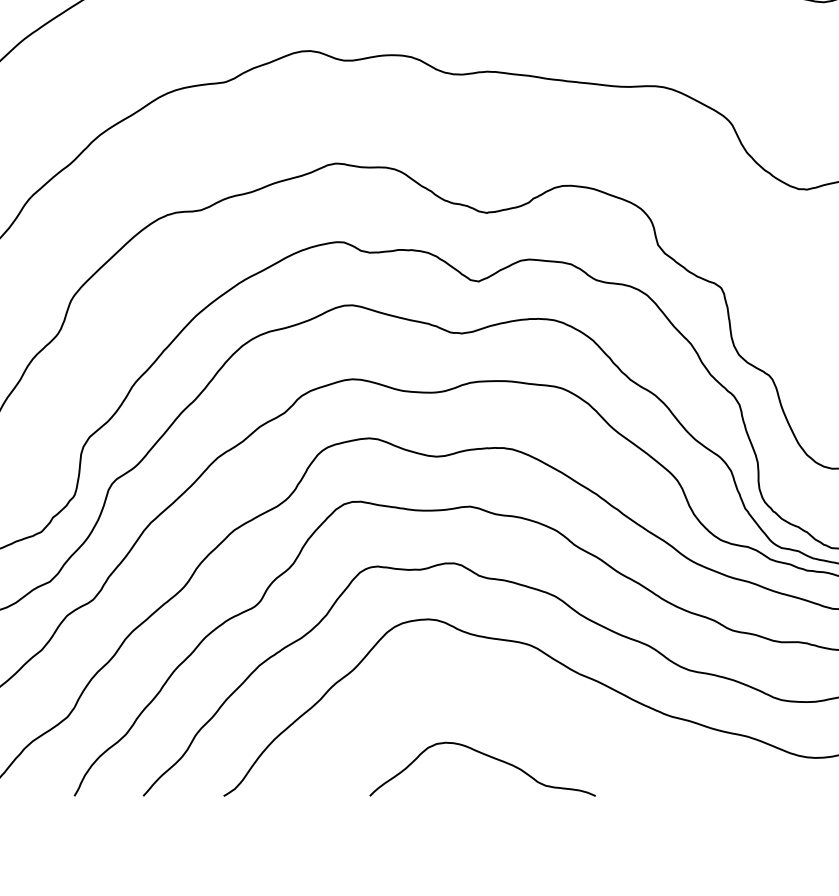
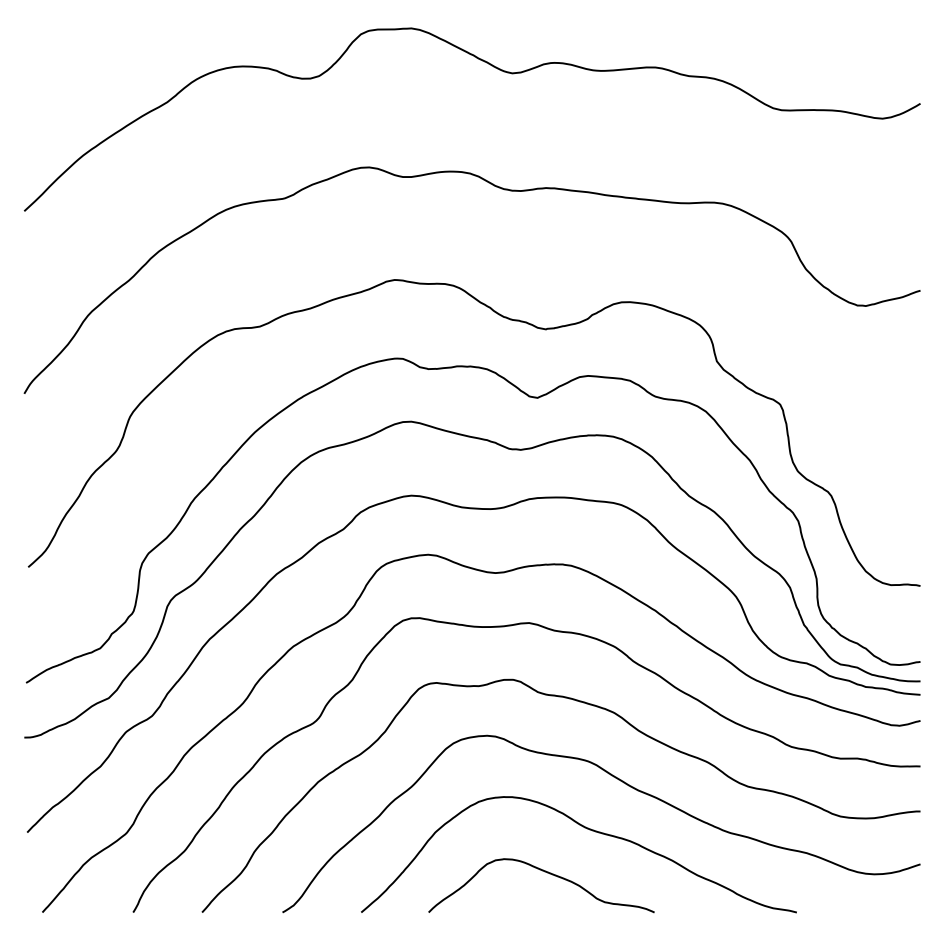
curve: (530, 714) -> (589, 830), added

